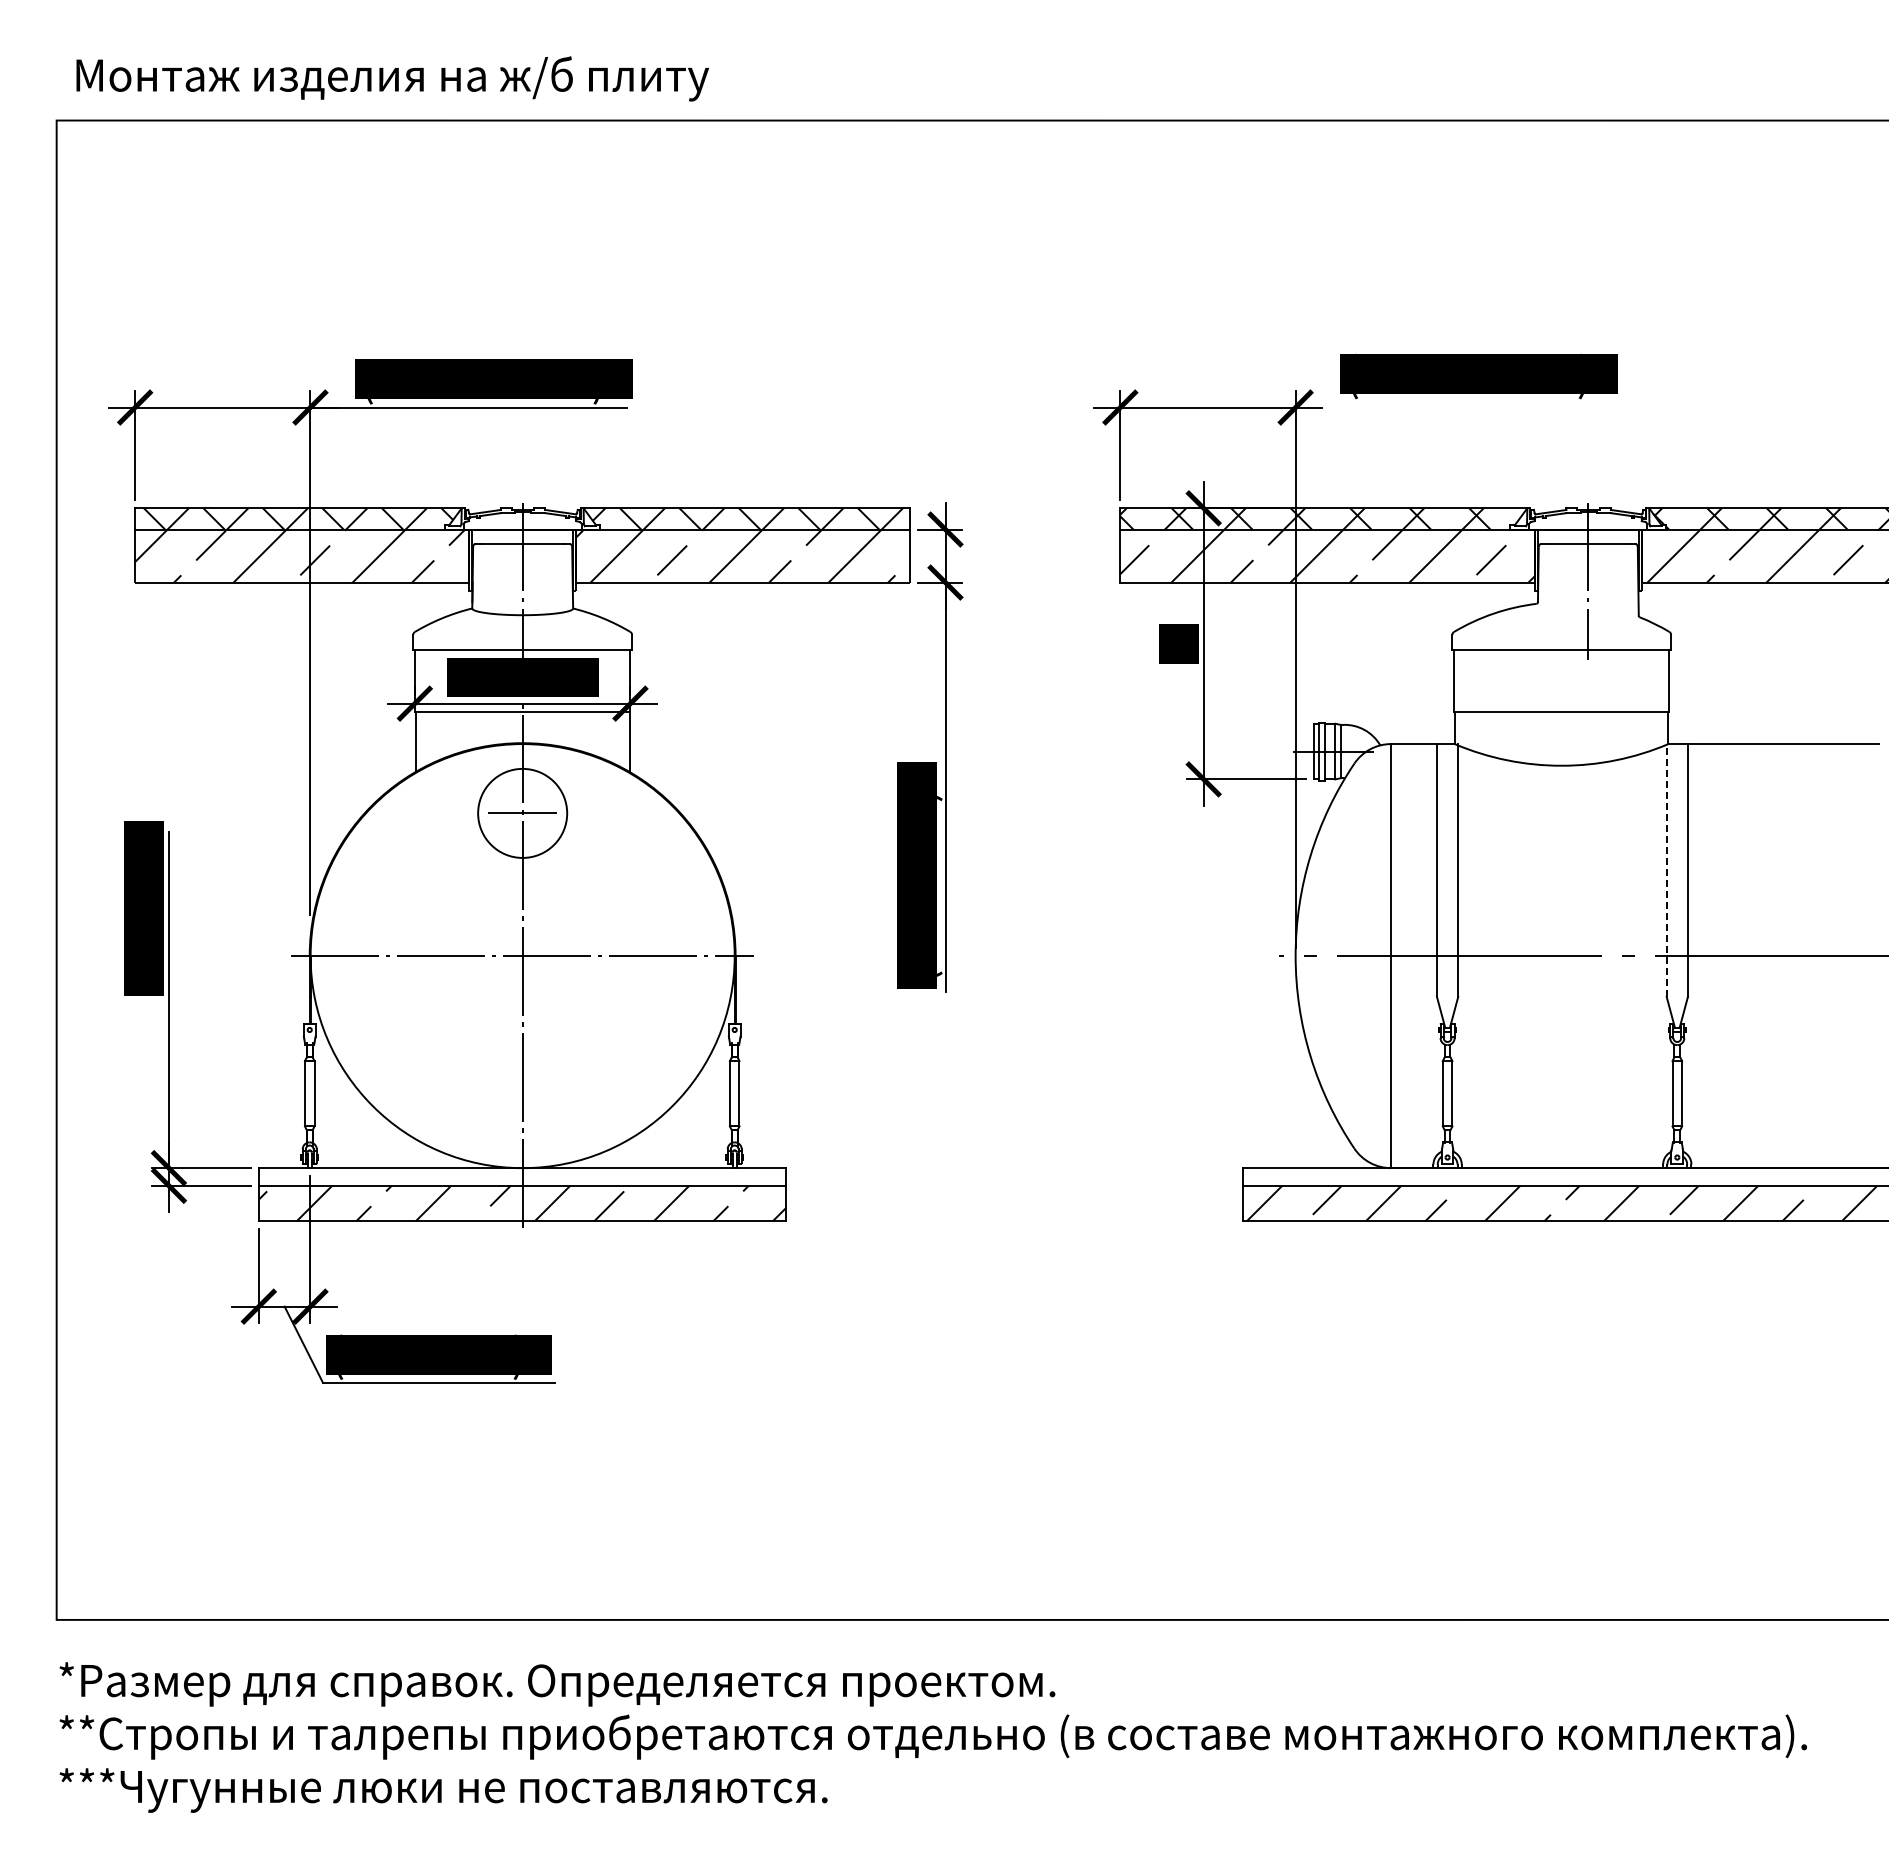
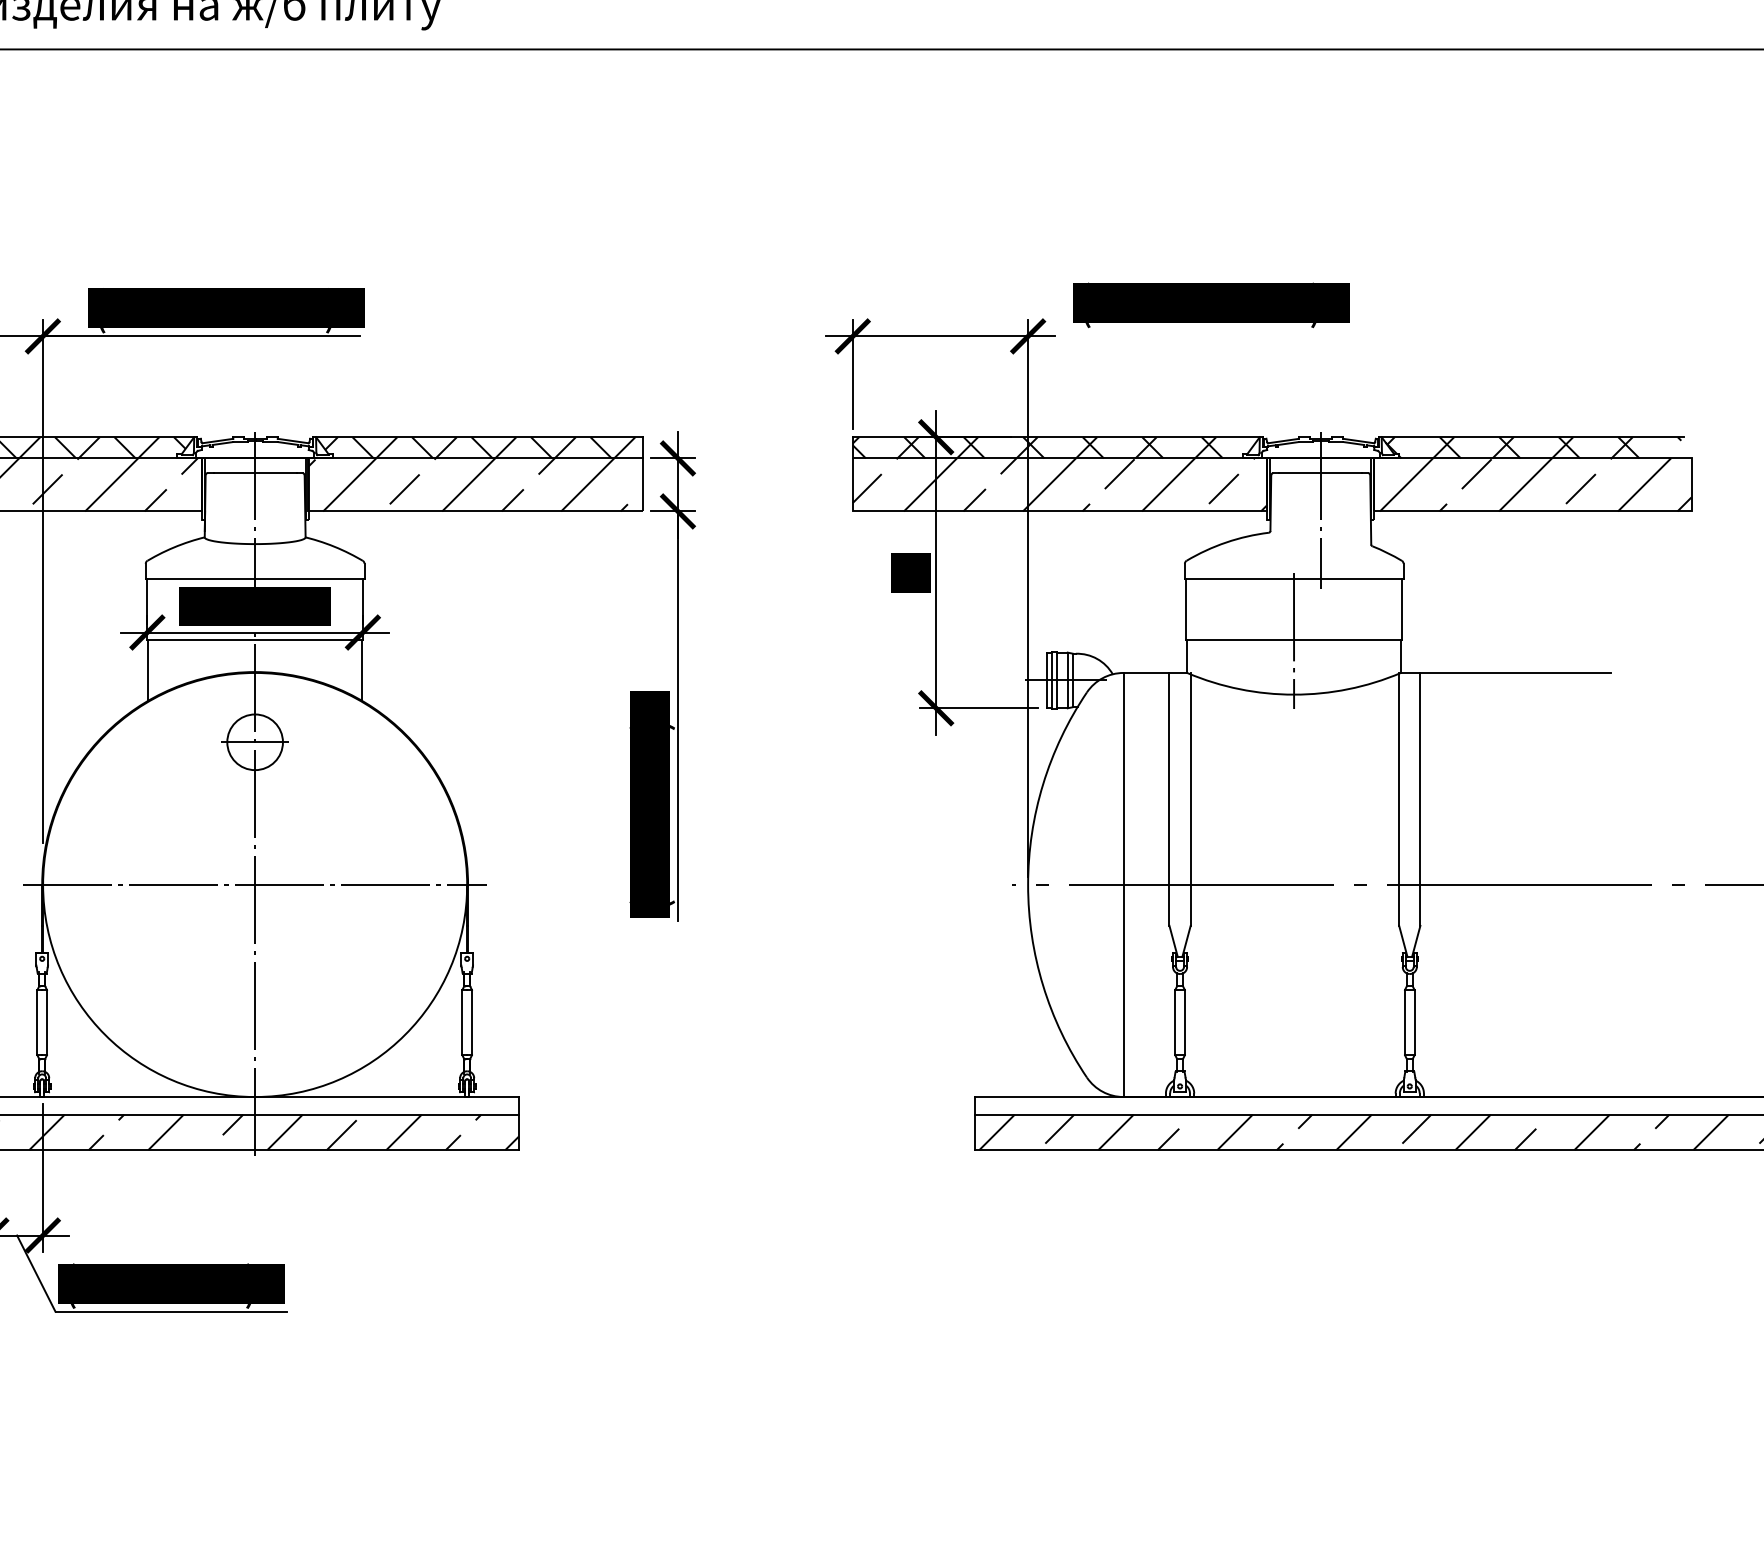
line: (1561, 712) -> (1293, 641), added
circle: (522, 813) -> (254, 742), size x0.62
line: (1666, 870) -> (1398, 799), dashed -> solid

